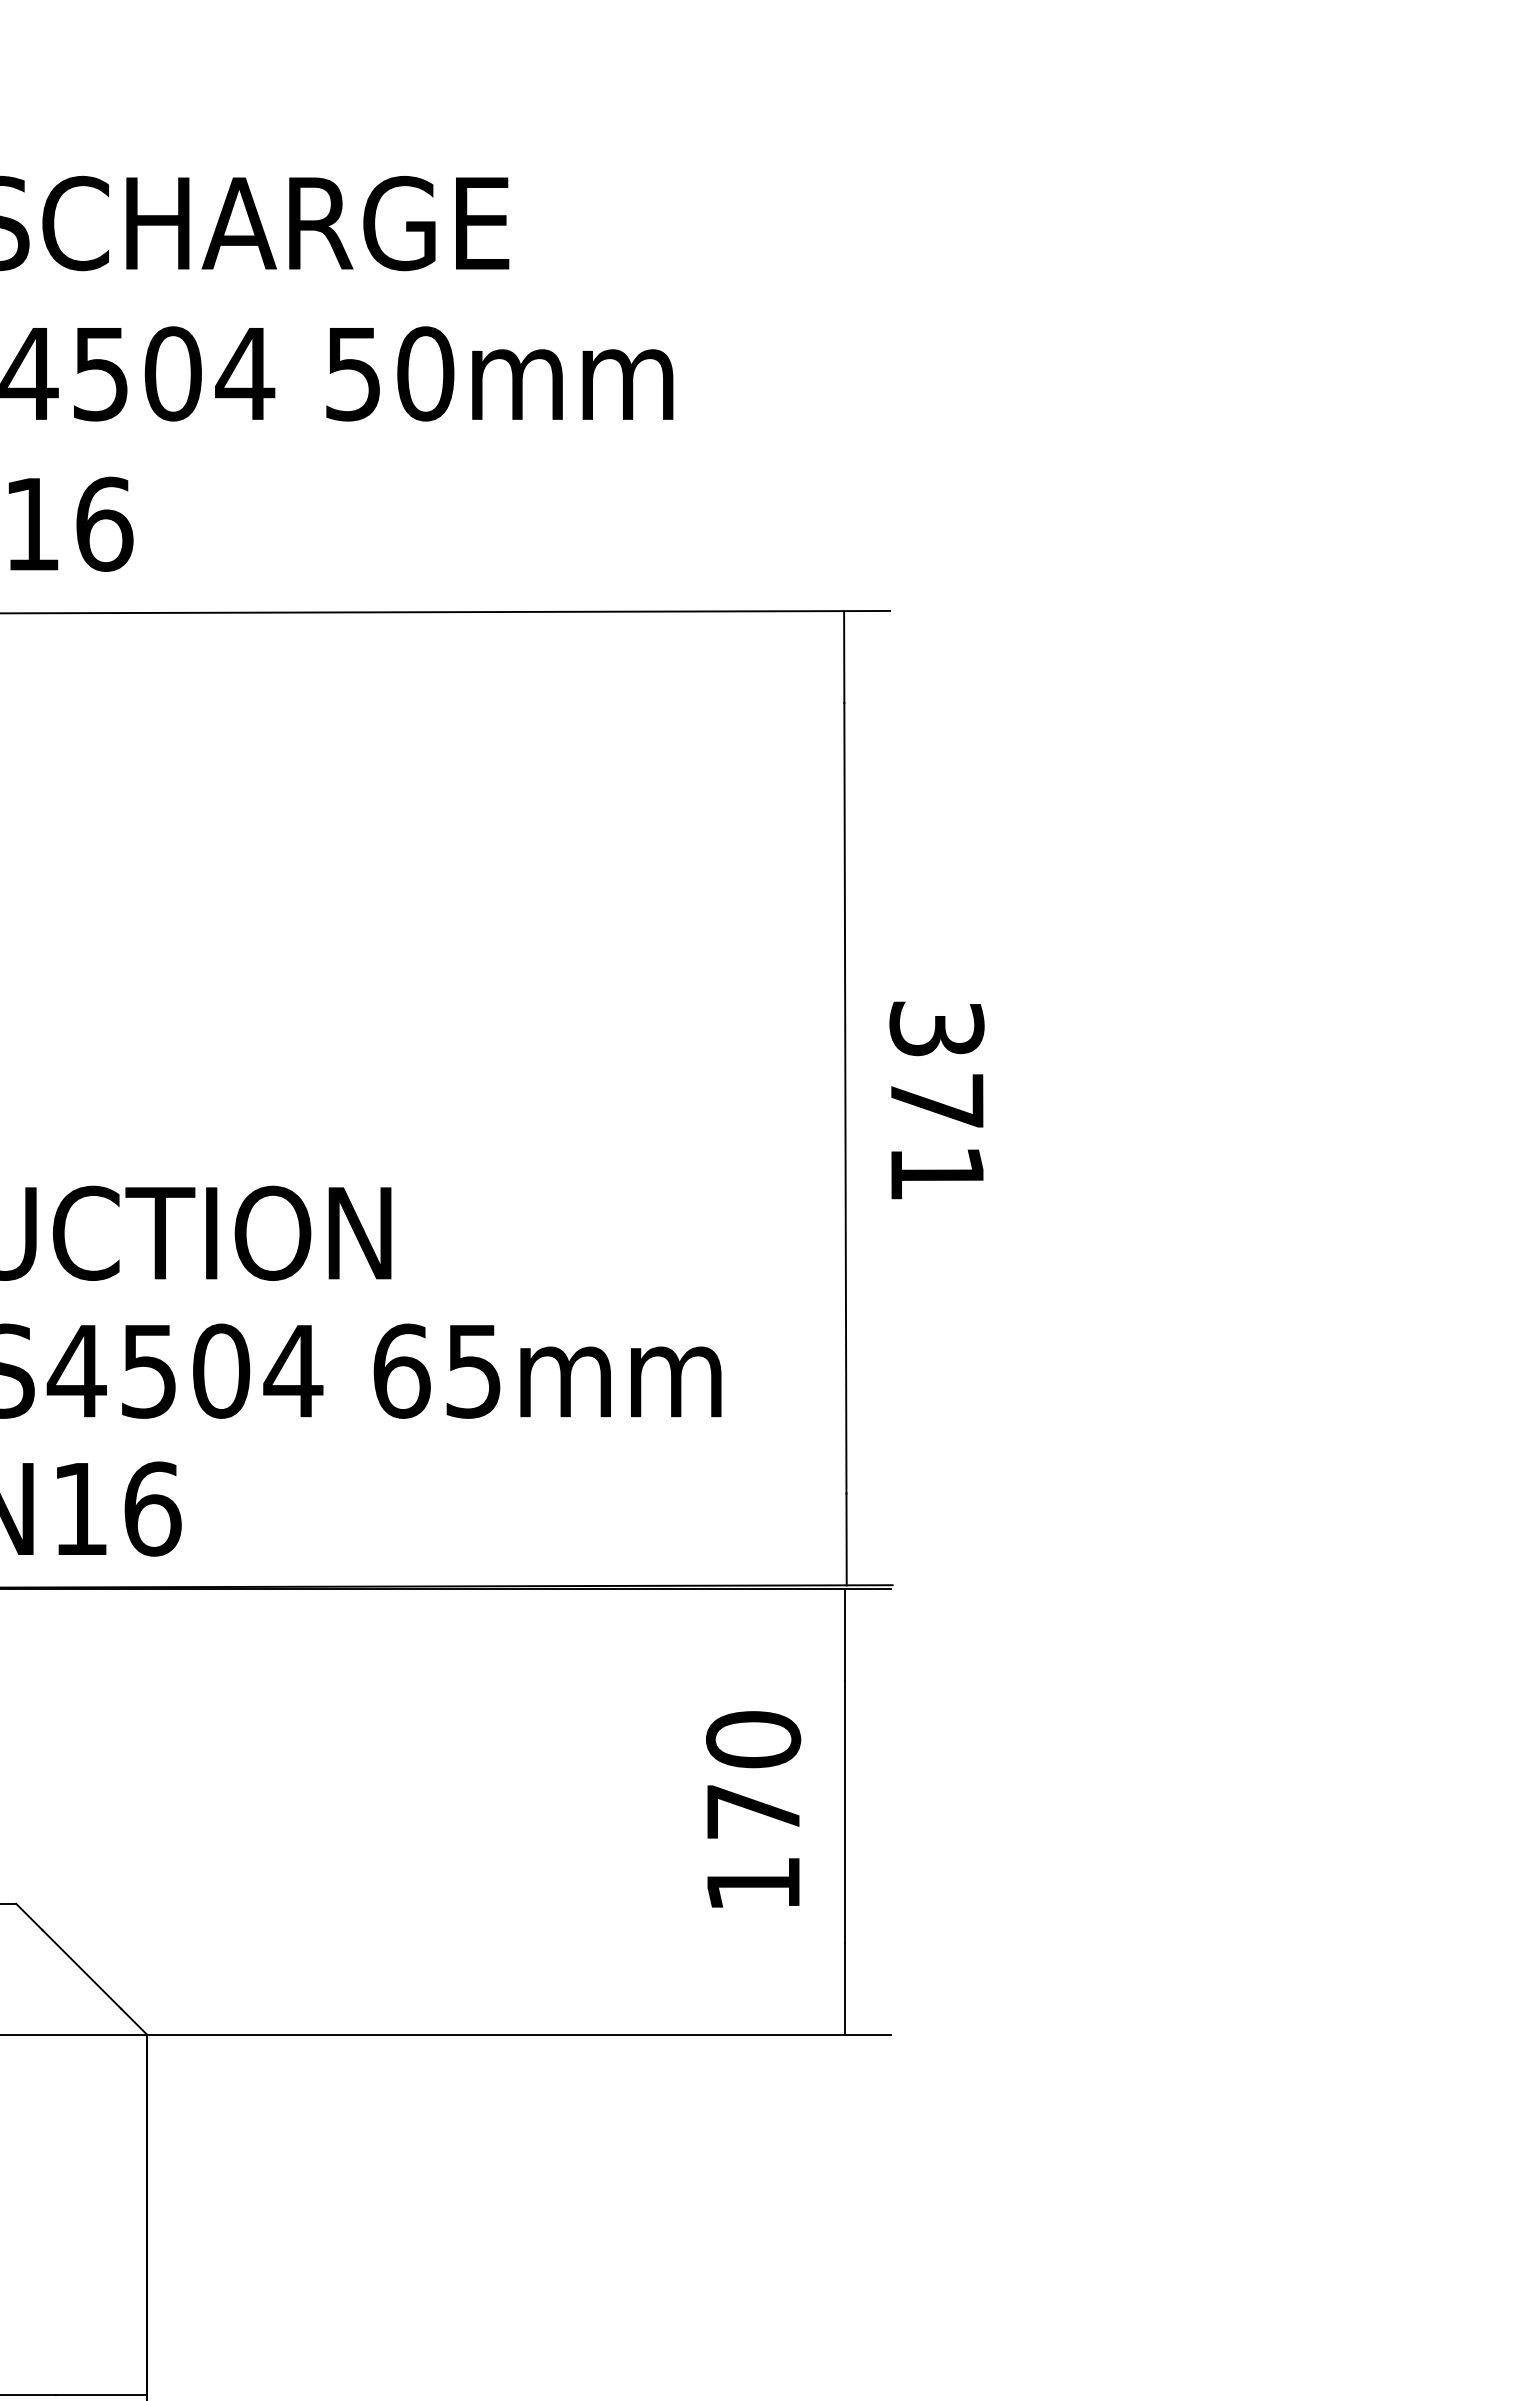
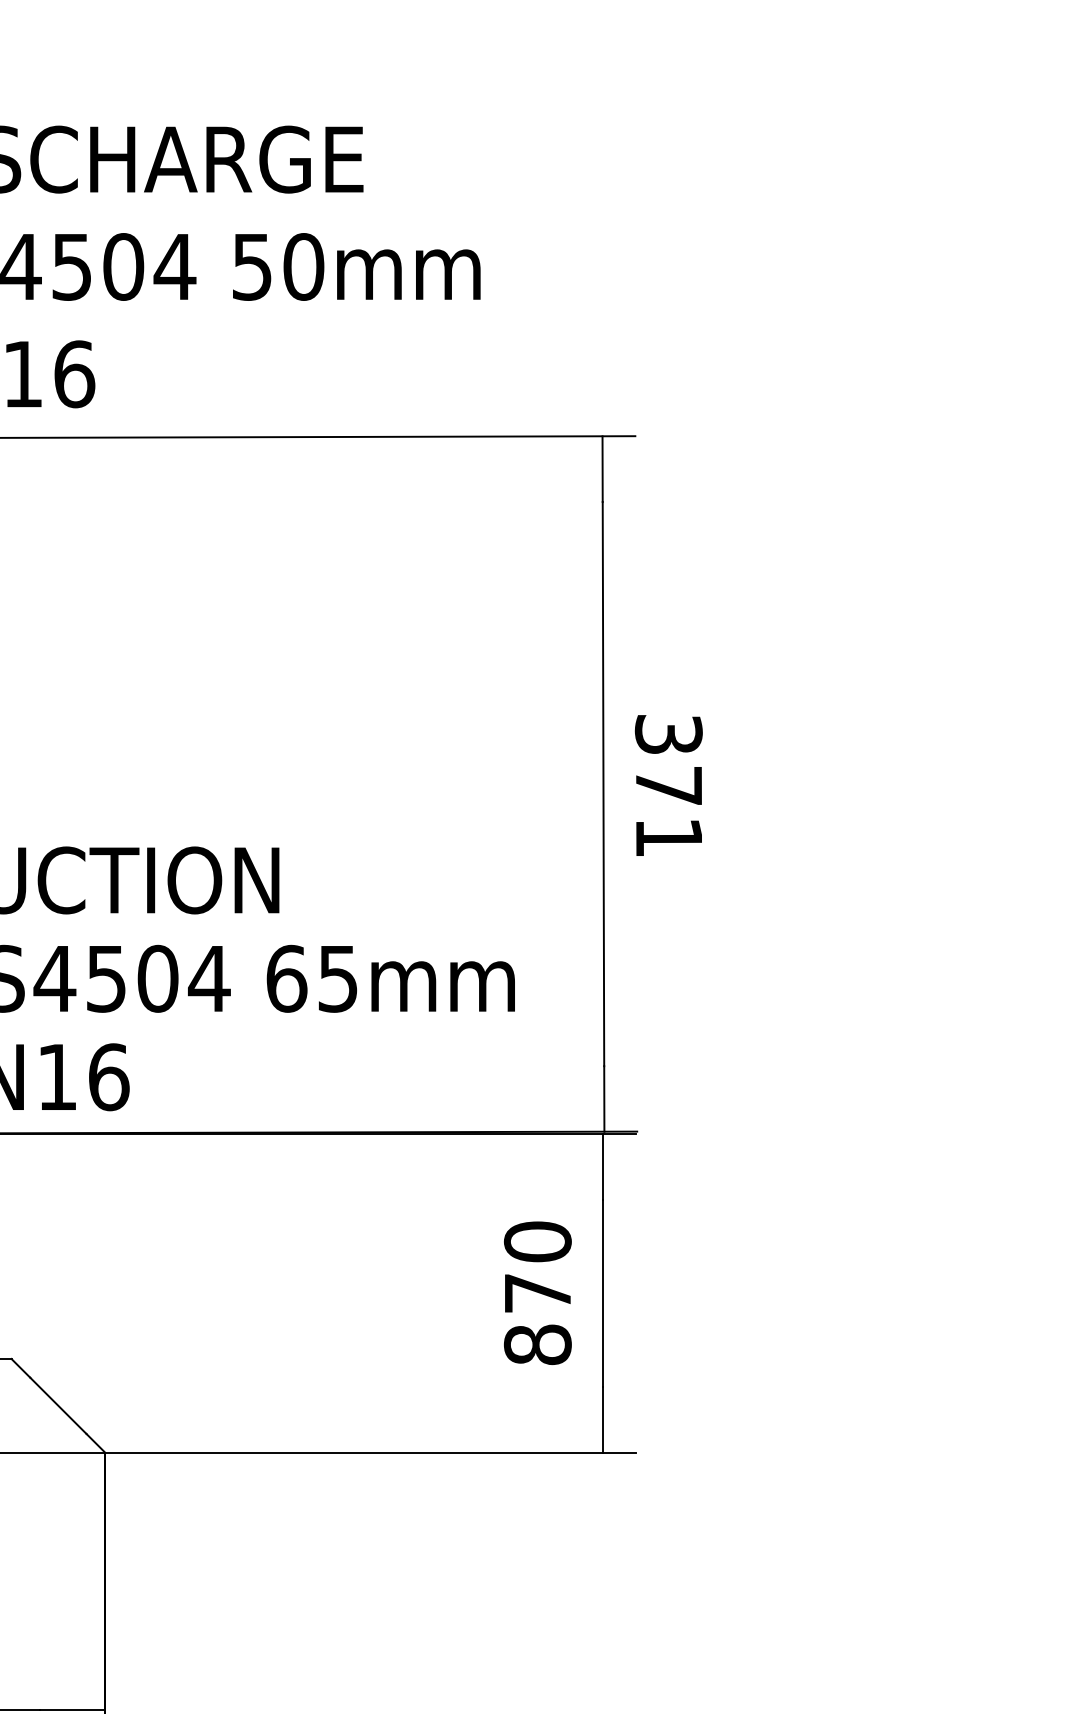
text: (753, 1883) -> (537, 1344), 170 -> 870

